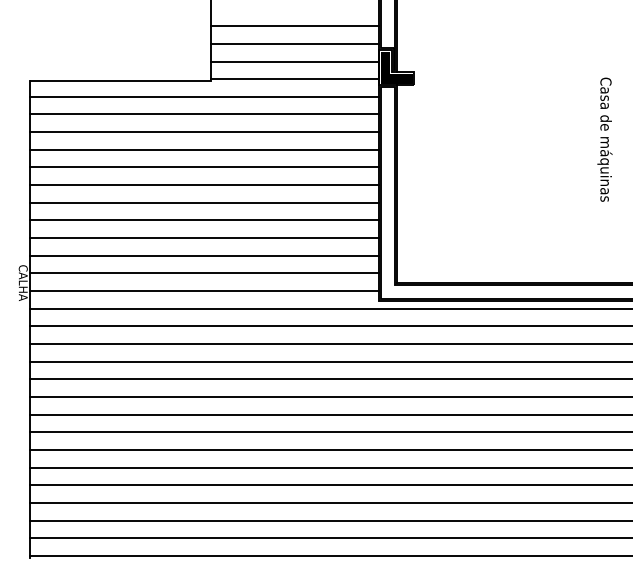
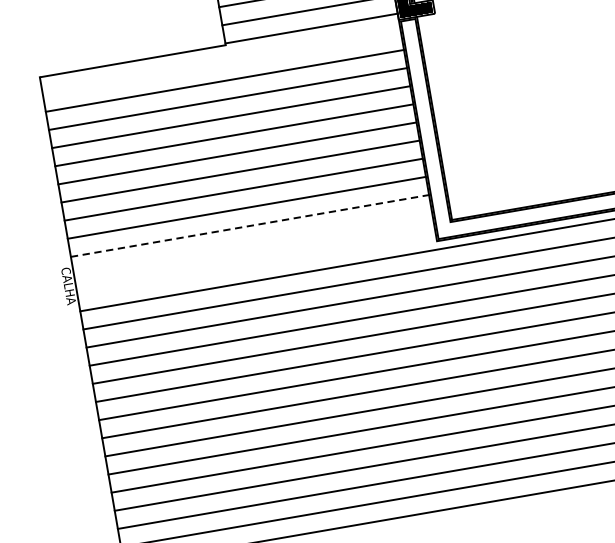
line: (204, 96) -> (221, 62), removed
line: (205, 255) -> (250, 225), solid -> dashed
line: (204, 273) -> (253, 244), removed
line: (204, 291) -> (256, 262), removed

